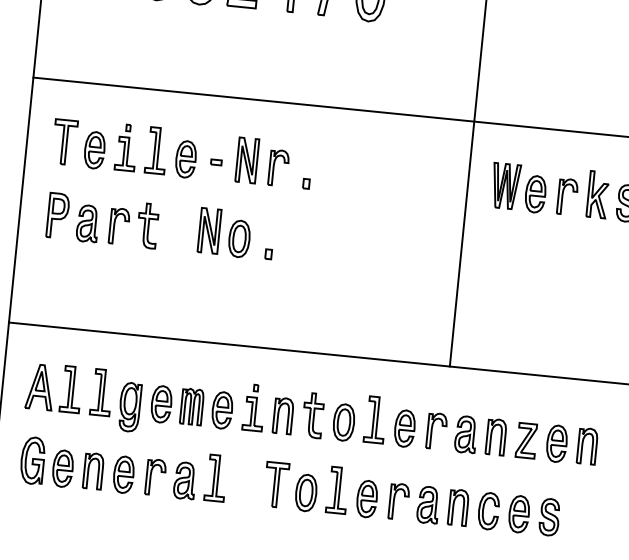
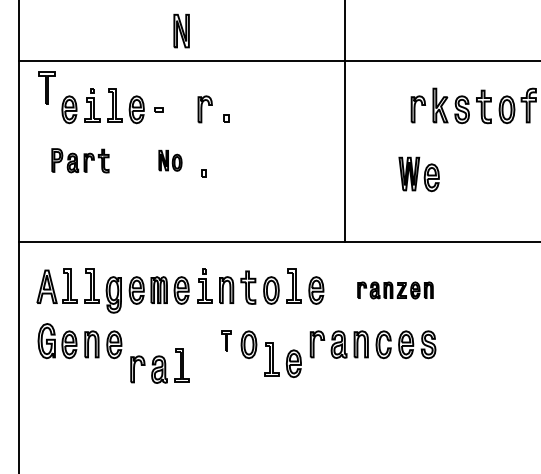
part: (64, 141) -> (46, 87), moved
part: (247, 159) -> (181, 30), moved
part: (518, 188) -> (418, 174), moved
part: (102, 220) -> (80, 160), size x0.7
part: (224, 232) -> (170, 160), size x0.6
part: (512, 439) -> (395, 290), size x0.6
part: (185, 475) -> (159, 365), moved
part: (276, 484) -> (226, 340), size x0.6
part: (352, 493) -> (282, 360), moved

